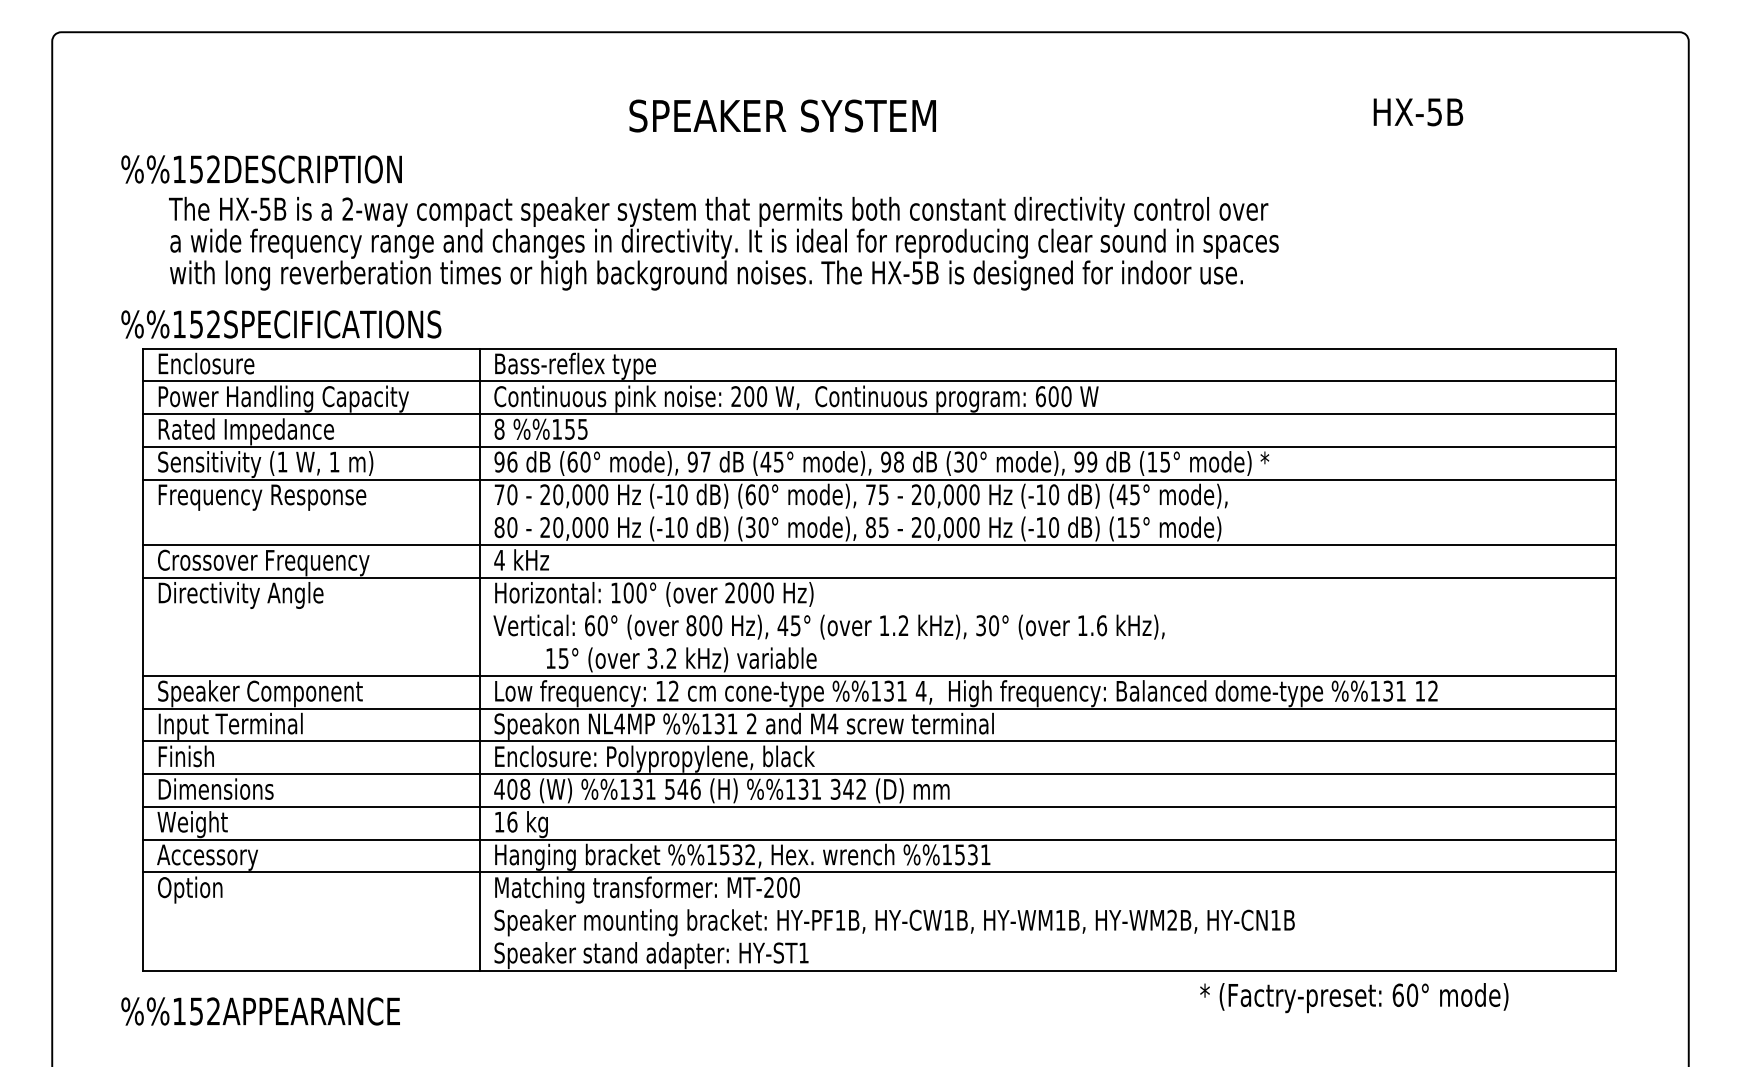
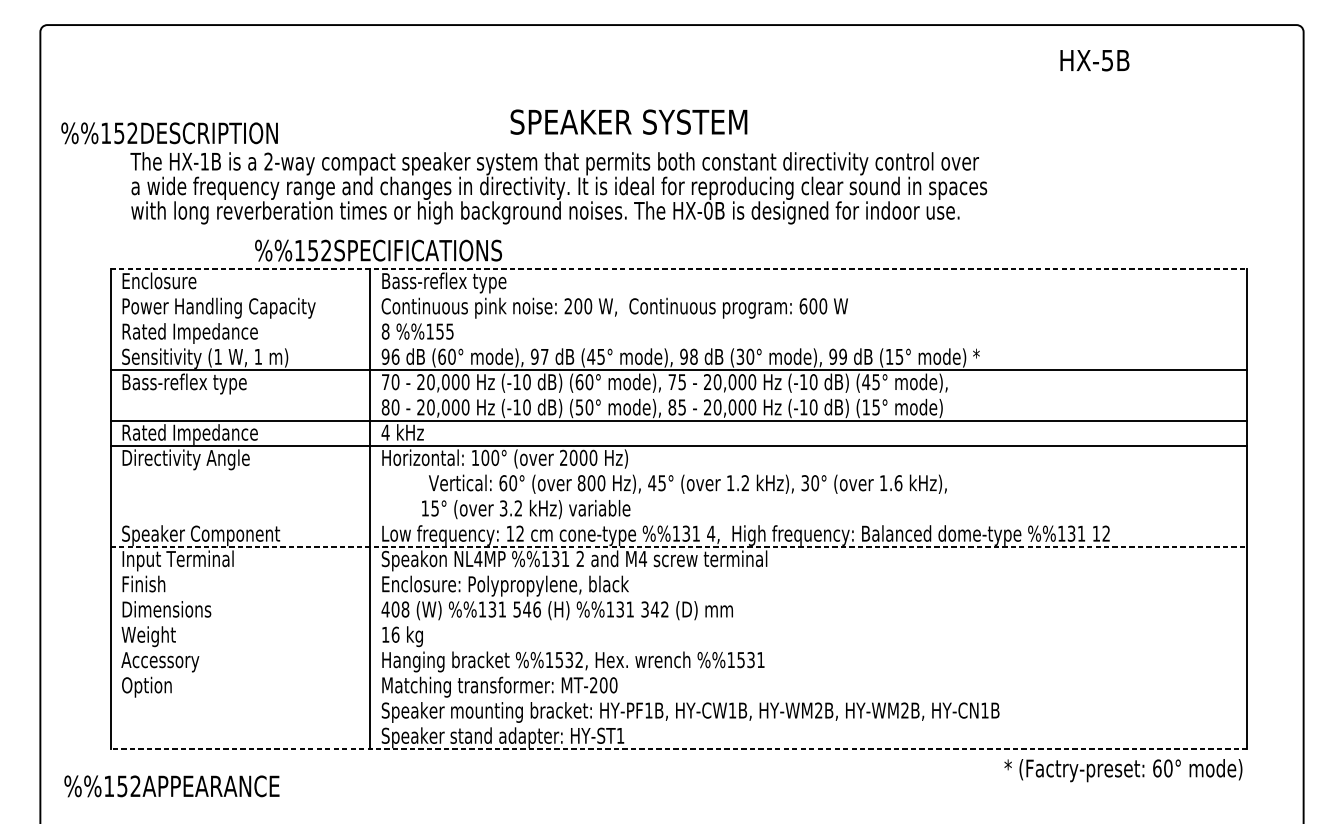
text: (1418, 112) -> (1095, 60), moved
text: (782, 115) -> (628, 121), moved
text: (261, 169) -> (169, 133), moved
text: (265, 208) -> (205, 161), HX-5B -> HX-1B
text: (917, 272) -> (708, 210), HX-5B -> HX-0B
text: (281, 324) -> (378, 250), moved
line: (880, 348) -> (679, 269), solid -> dashed
line: (879, 381) -> (678, 294), removed
line: (879, 414) -> (678, 320), removed
line: (879, 446) -> (678, 344), removed
text: (263, 496) -> (203, 383), Frequency Response -> Bass-reflex type
text: (750, 527) -> (579, 407), (30° -> (50°
text: (263, 562) -> (203, 434), Crossover Frequency -> Rated Impedance
text: (828, 626) -> (687, 483), moved
line: (879, 675) -> (678, 521), removed
line: (880, 708) -> (679, 547), solid -> dashed
line: (879, 741) -> (678, 572), removed
line: (879, 774) -> (678, 598), removed
line: (879, 806) -> (678, 622), removed
line: (879, 839) -> (678, 648), removed
line: (879, 872) -> (678, 673), removed
text: (1060, 919) -> (818, 709), HY-WM1B, -> HY-WM2B,
line: (879, 970) -> (678, 749), solid -> dashed
text: (1354, 998) -> (1123, 770), moved
text: (260, 1011) -> (171, 786), moved

